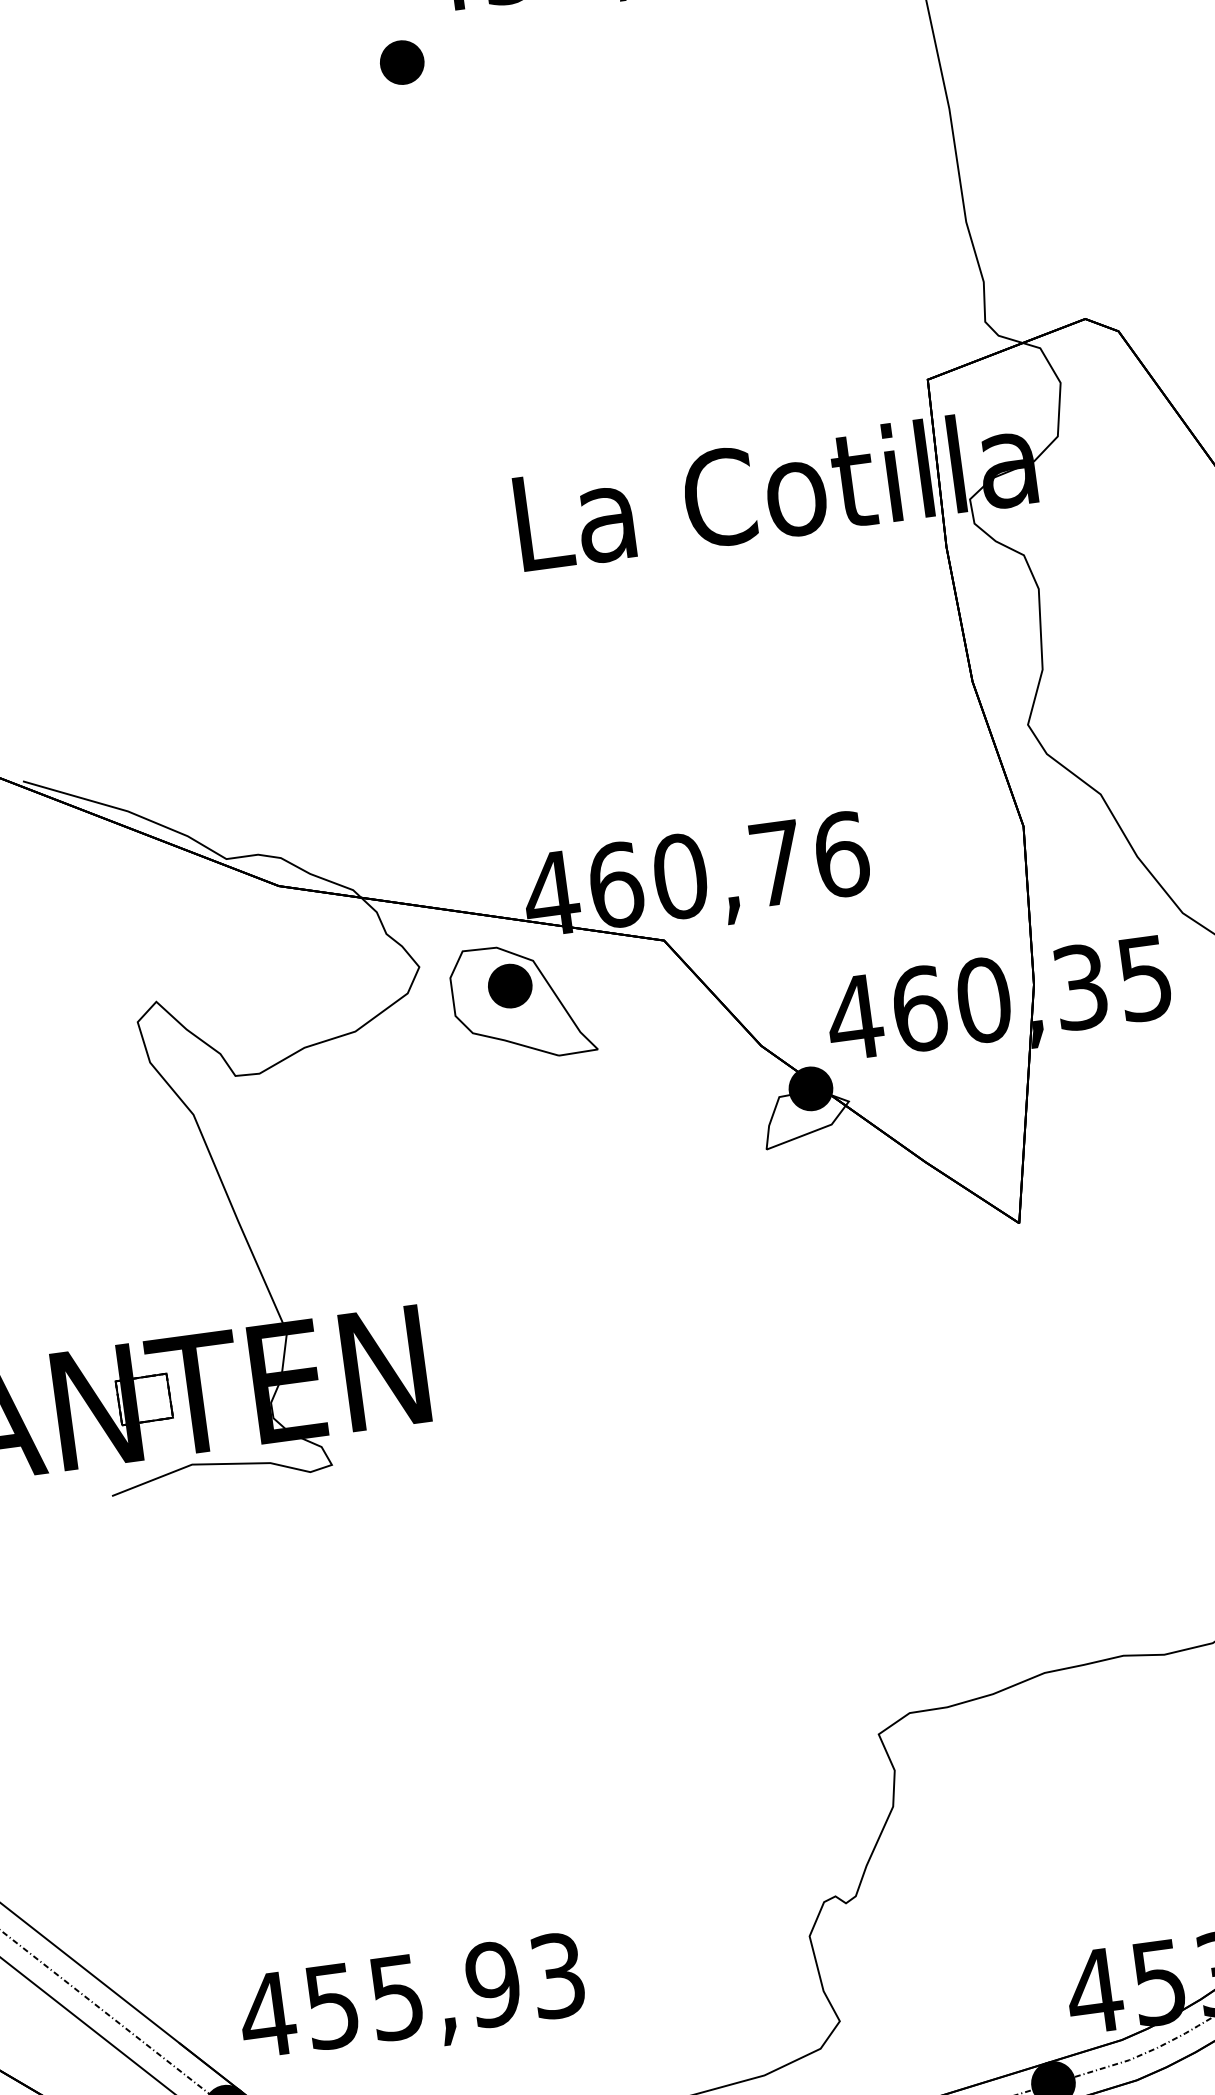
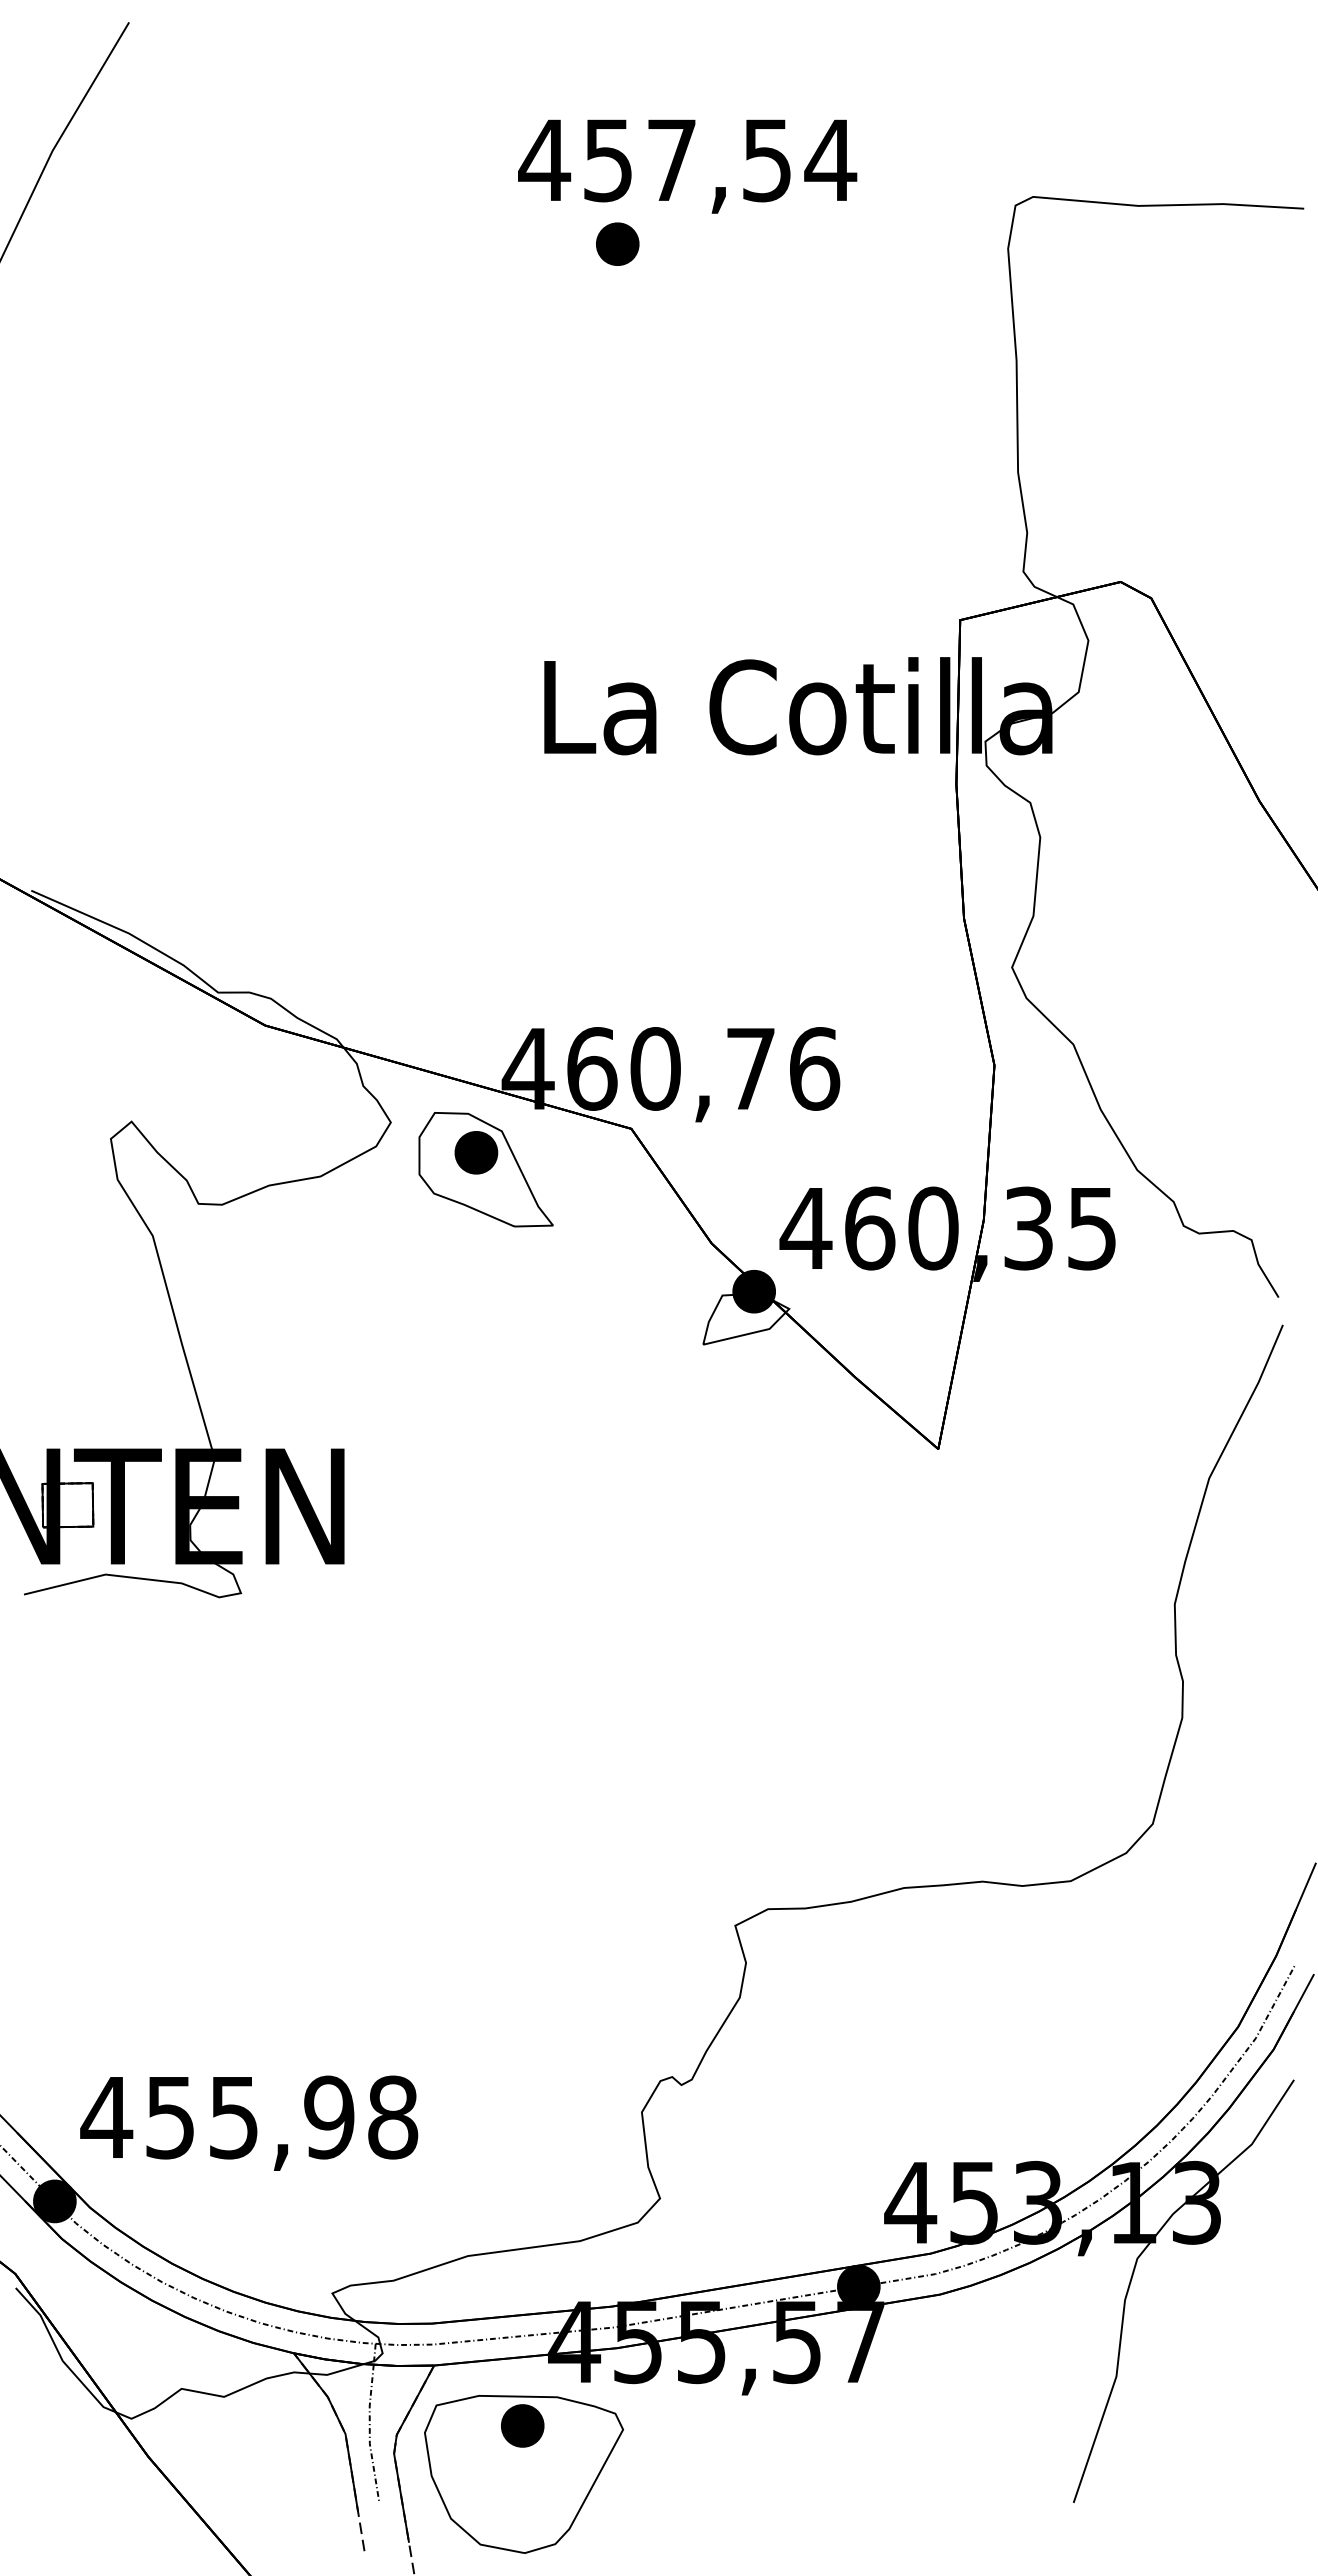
part: (401, 61) -> (617, 243), moved
text: (558, 1975) -> (393, 2117), 455,93 -> 455,98

